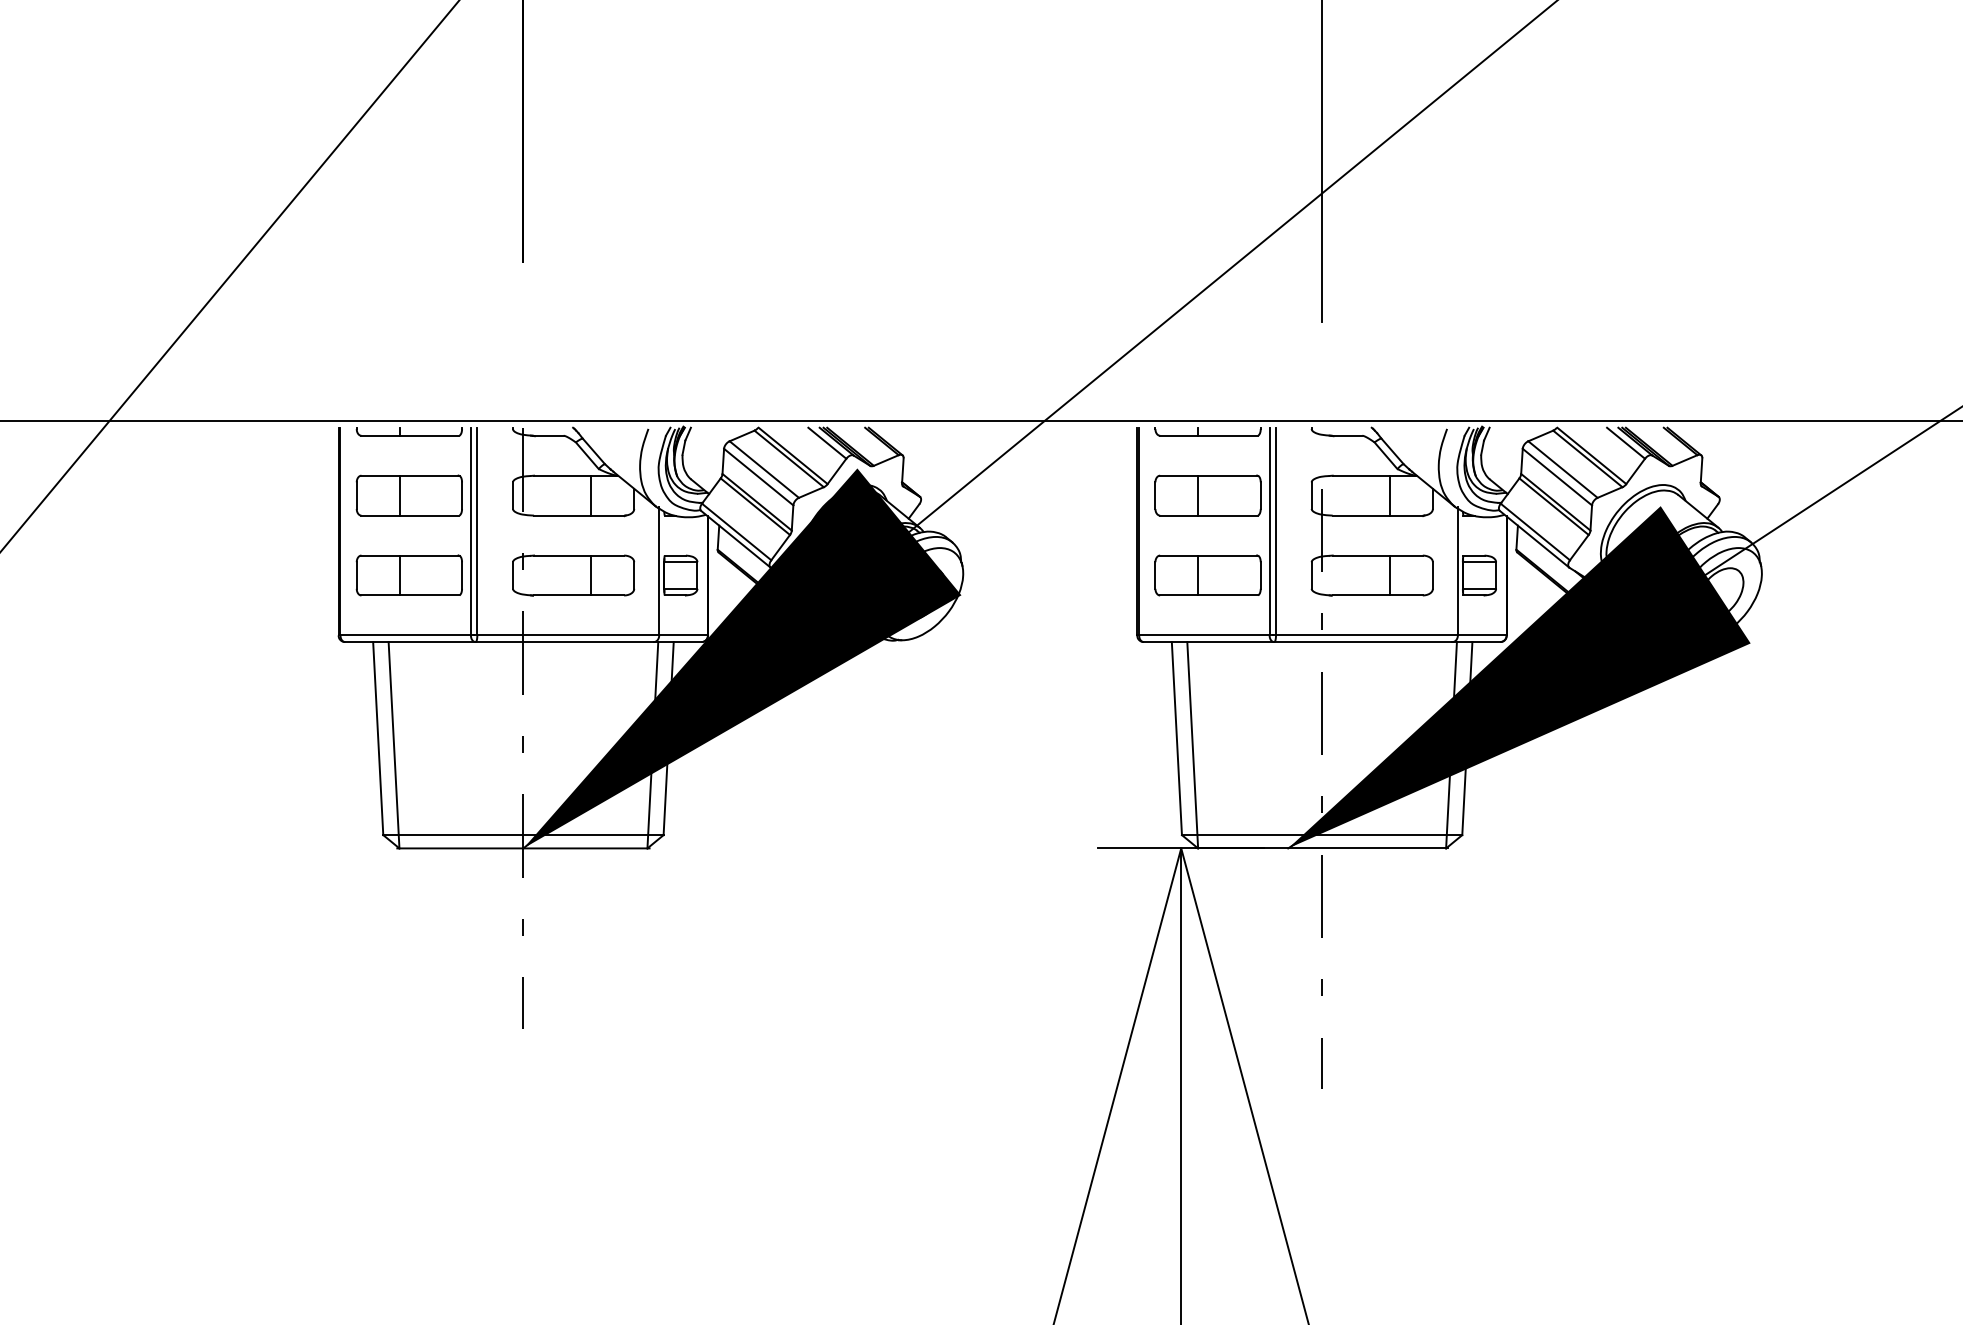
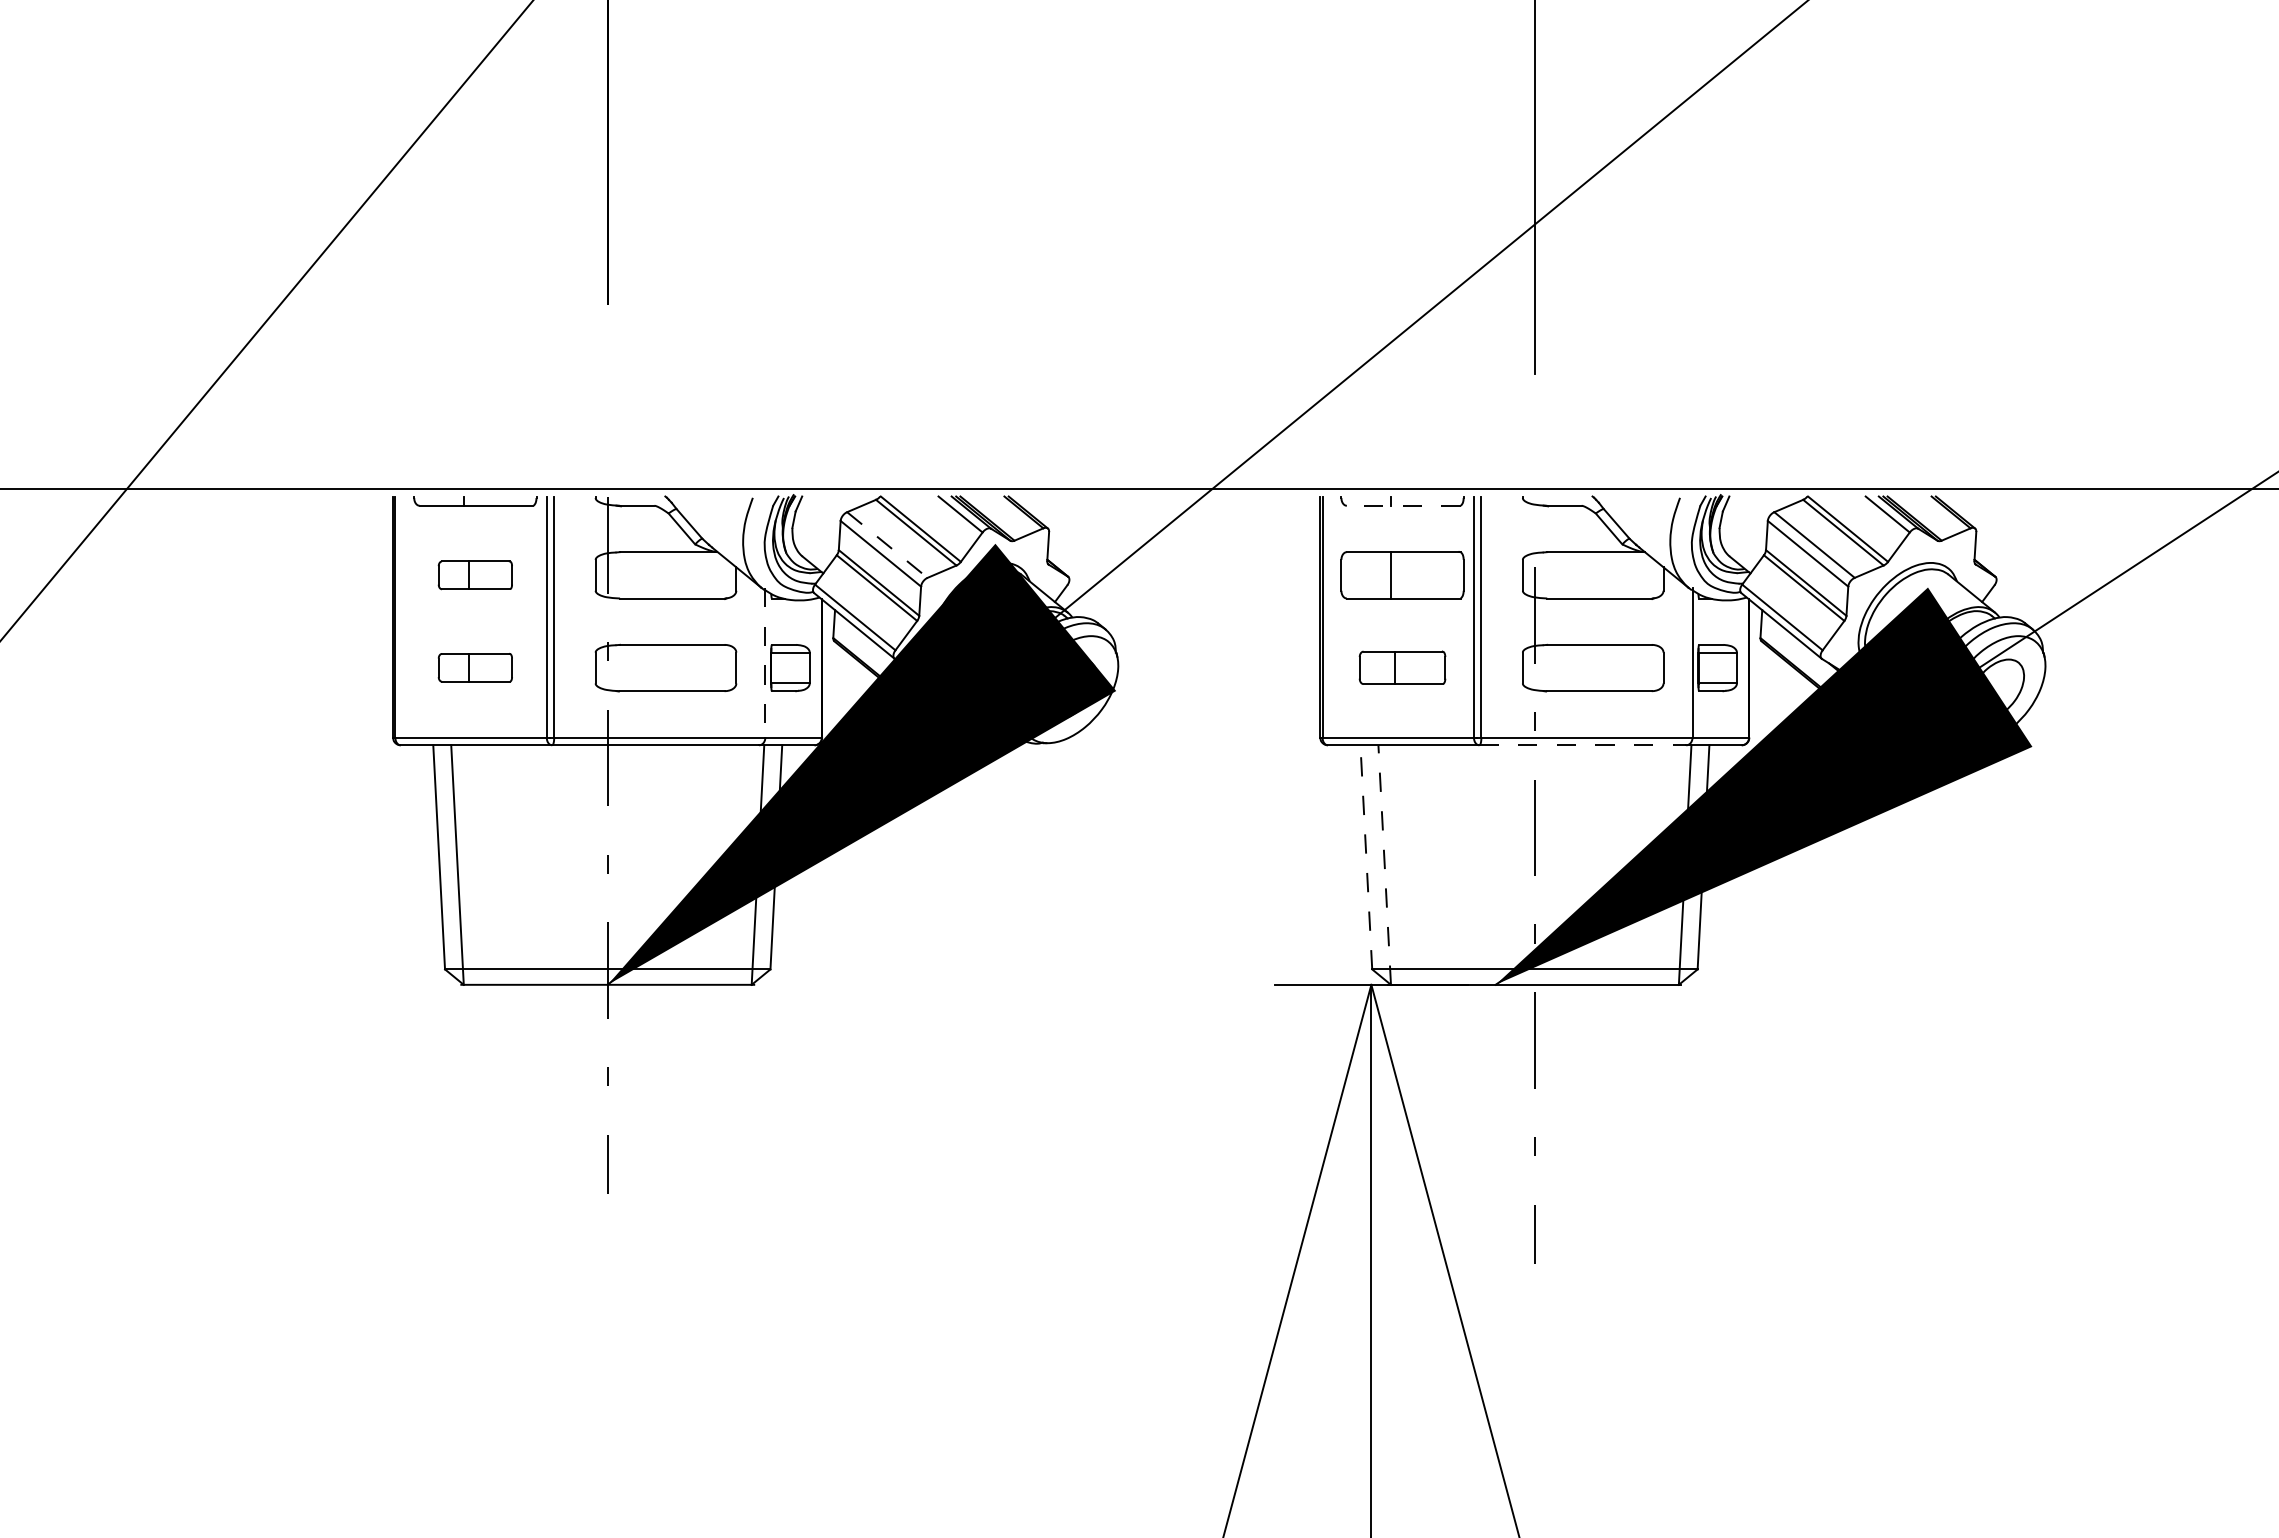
line: (1208, 435) -> (1403, 505), solid -> dashed
line: (764, 469) -> (887, 545), solid -> dashed
part: (409, 495) -> (475, 575), size x0.6
line: (591, 495) -> (686, 575), removed
line: (1389, 495) -> (1613, 575), removed
line: (659, 570) -> (765, 662), solid -> dashed
part: (409, 575) -> (475, 667), size x0.6
line: (591, 575) -> (686, 667), removed
part: (1208, 575) -> (1402, 667), size x0.7
line: (1389, 575) -> (1613, 667), removed
line: (1363, 642) -> (1583, 745), solid -> dashed
line: (1177, 737) -> (1366, 856), solid -> dashed
line: (1192, 745) -> (1384, 865), solid -> dashed

